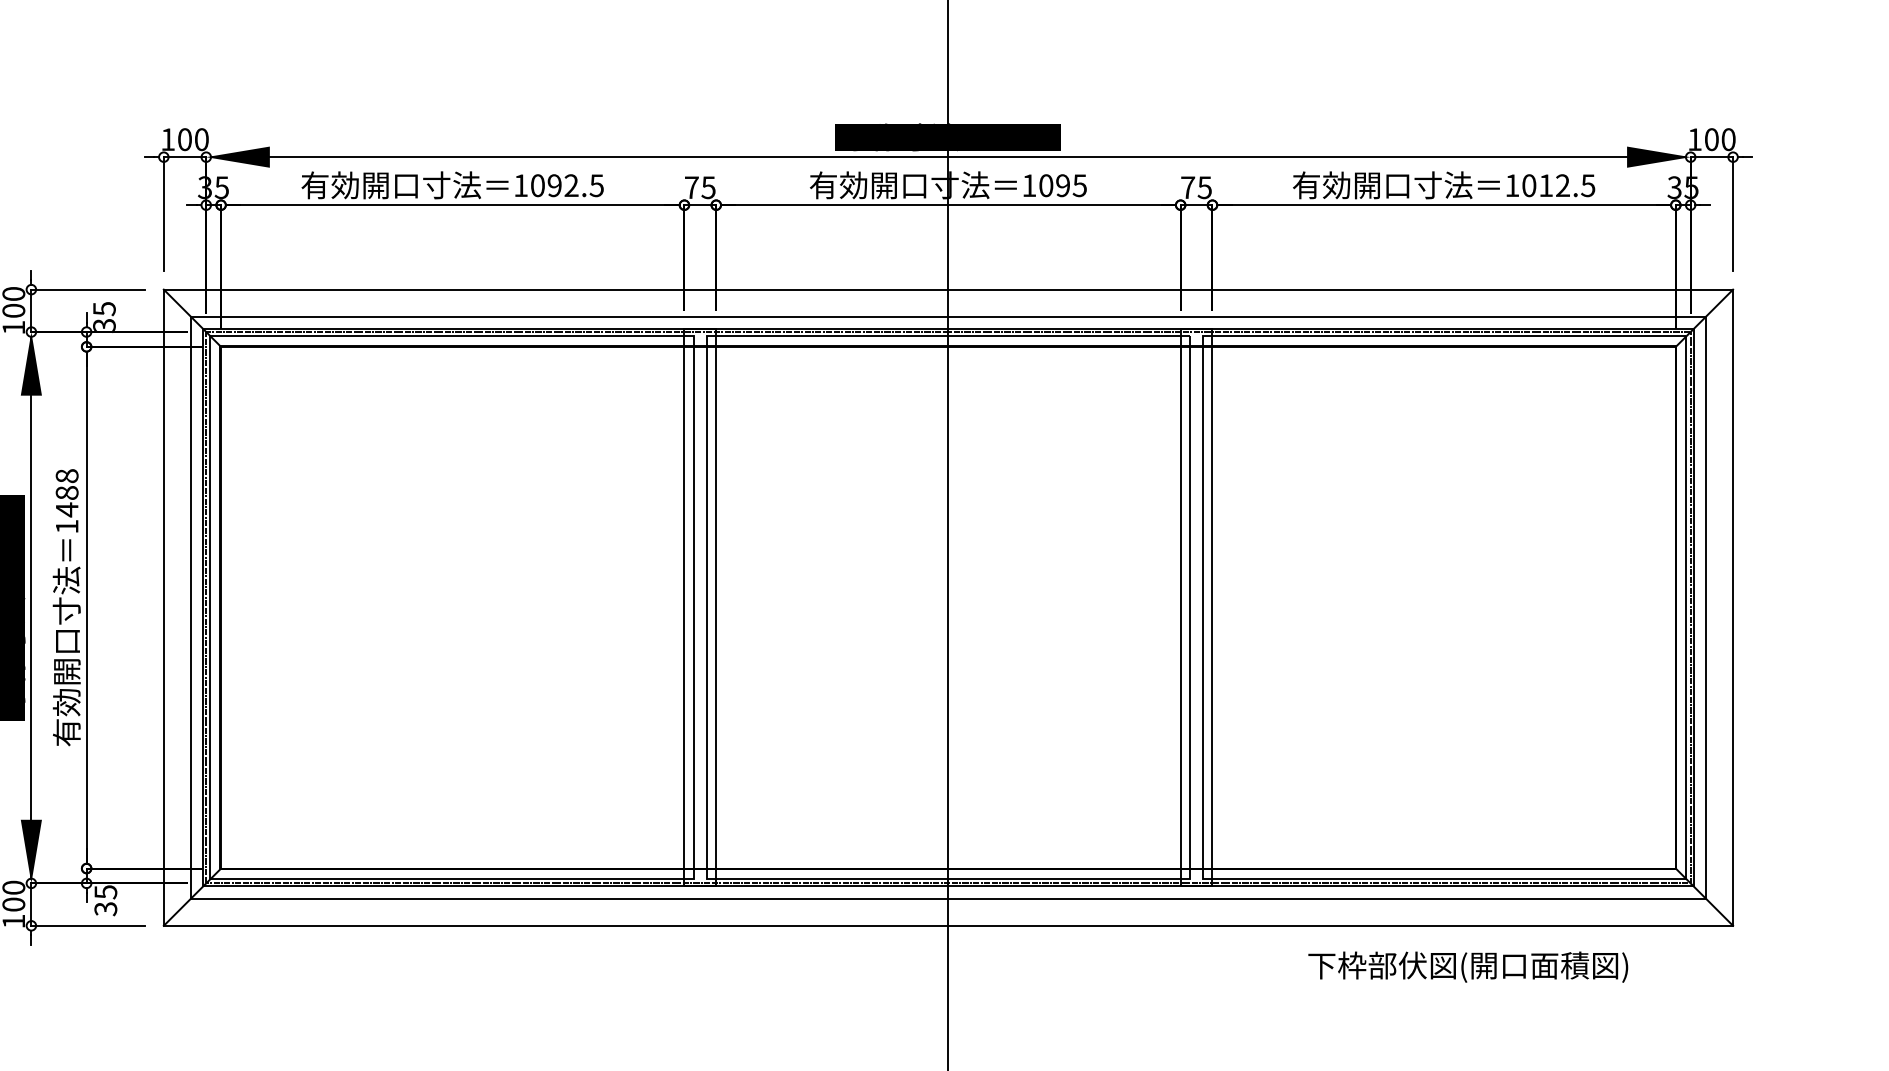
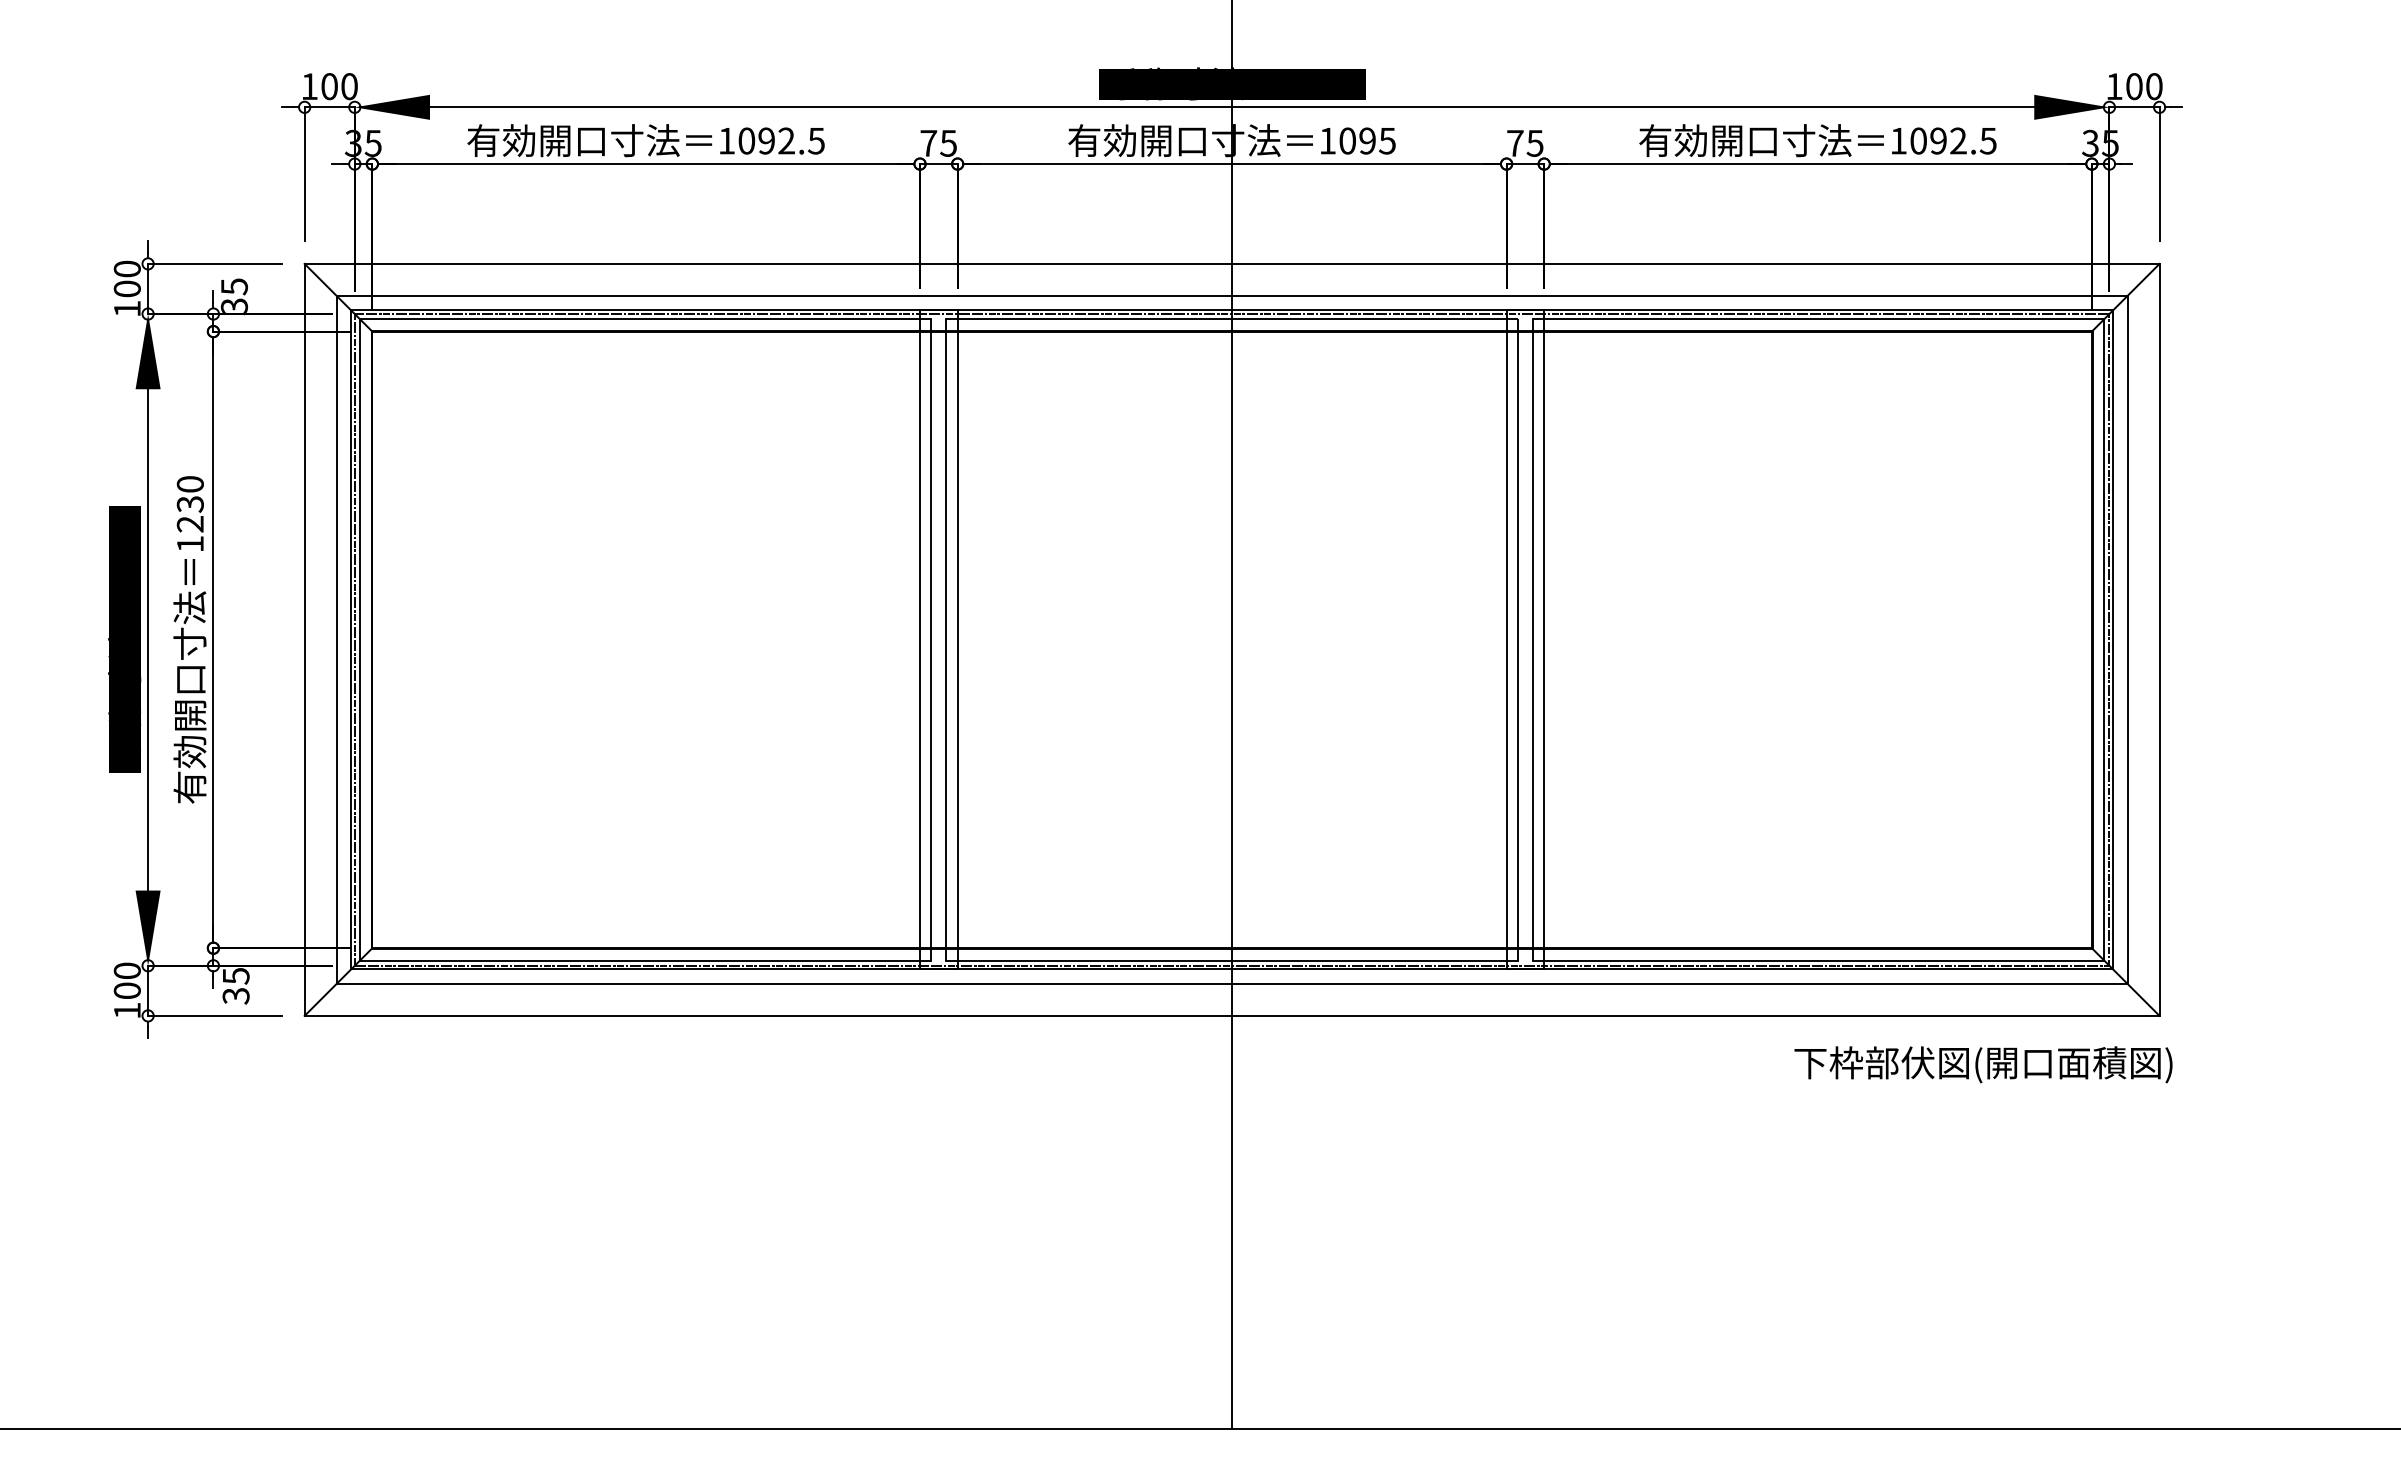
text: (1546, 185) -> (1938, 140), 1012.5 -> 1092.5
text: (66, 493) -> (189, 504), 1488 -> 1230
text: (1468, 966) -> (1983, 1064), moved

